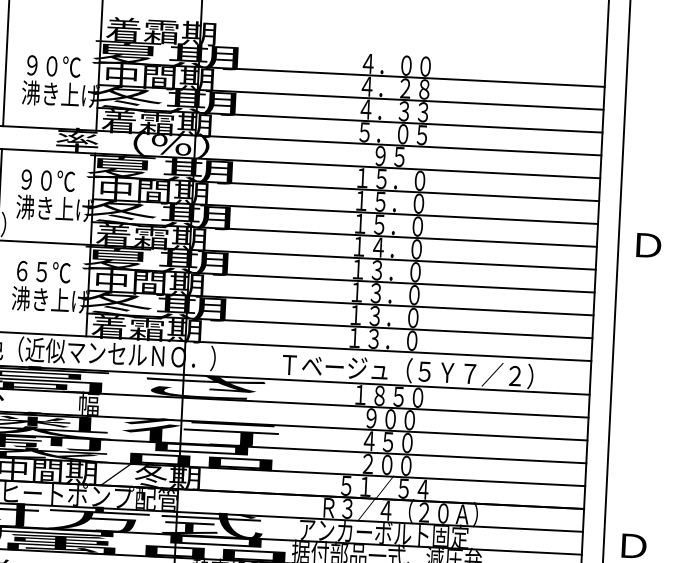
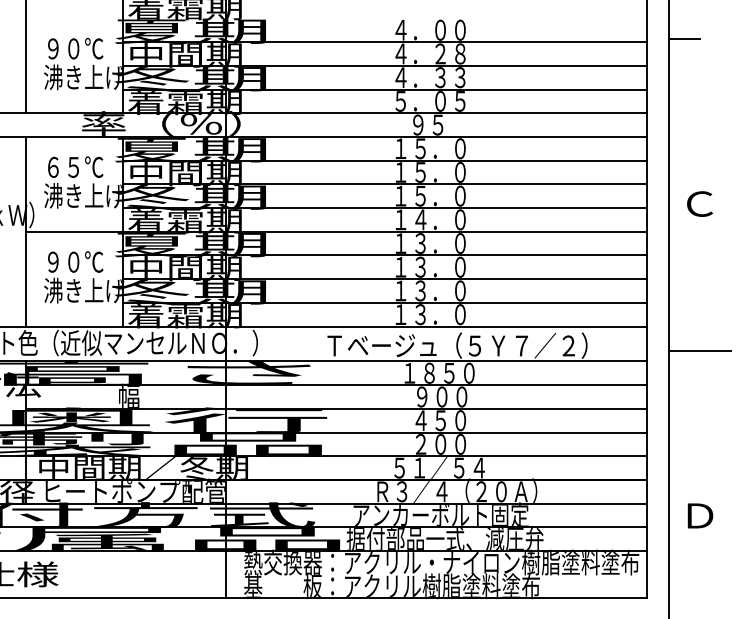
line: (641, 85) -> (684, 38), added
text: (36, 179) -> (63, 166), ９０℃ -> ６５℃
text: (648, 244) -> (700, 203), Ｄ -> Ｃ
text: (32, 270) -> (63, 261), ６５℃ -> ９０℃
line: (641, 386) -> (700, 350), added

